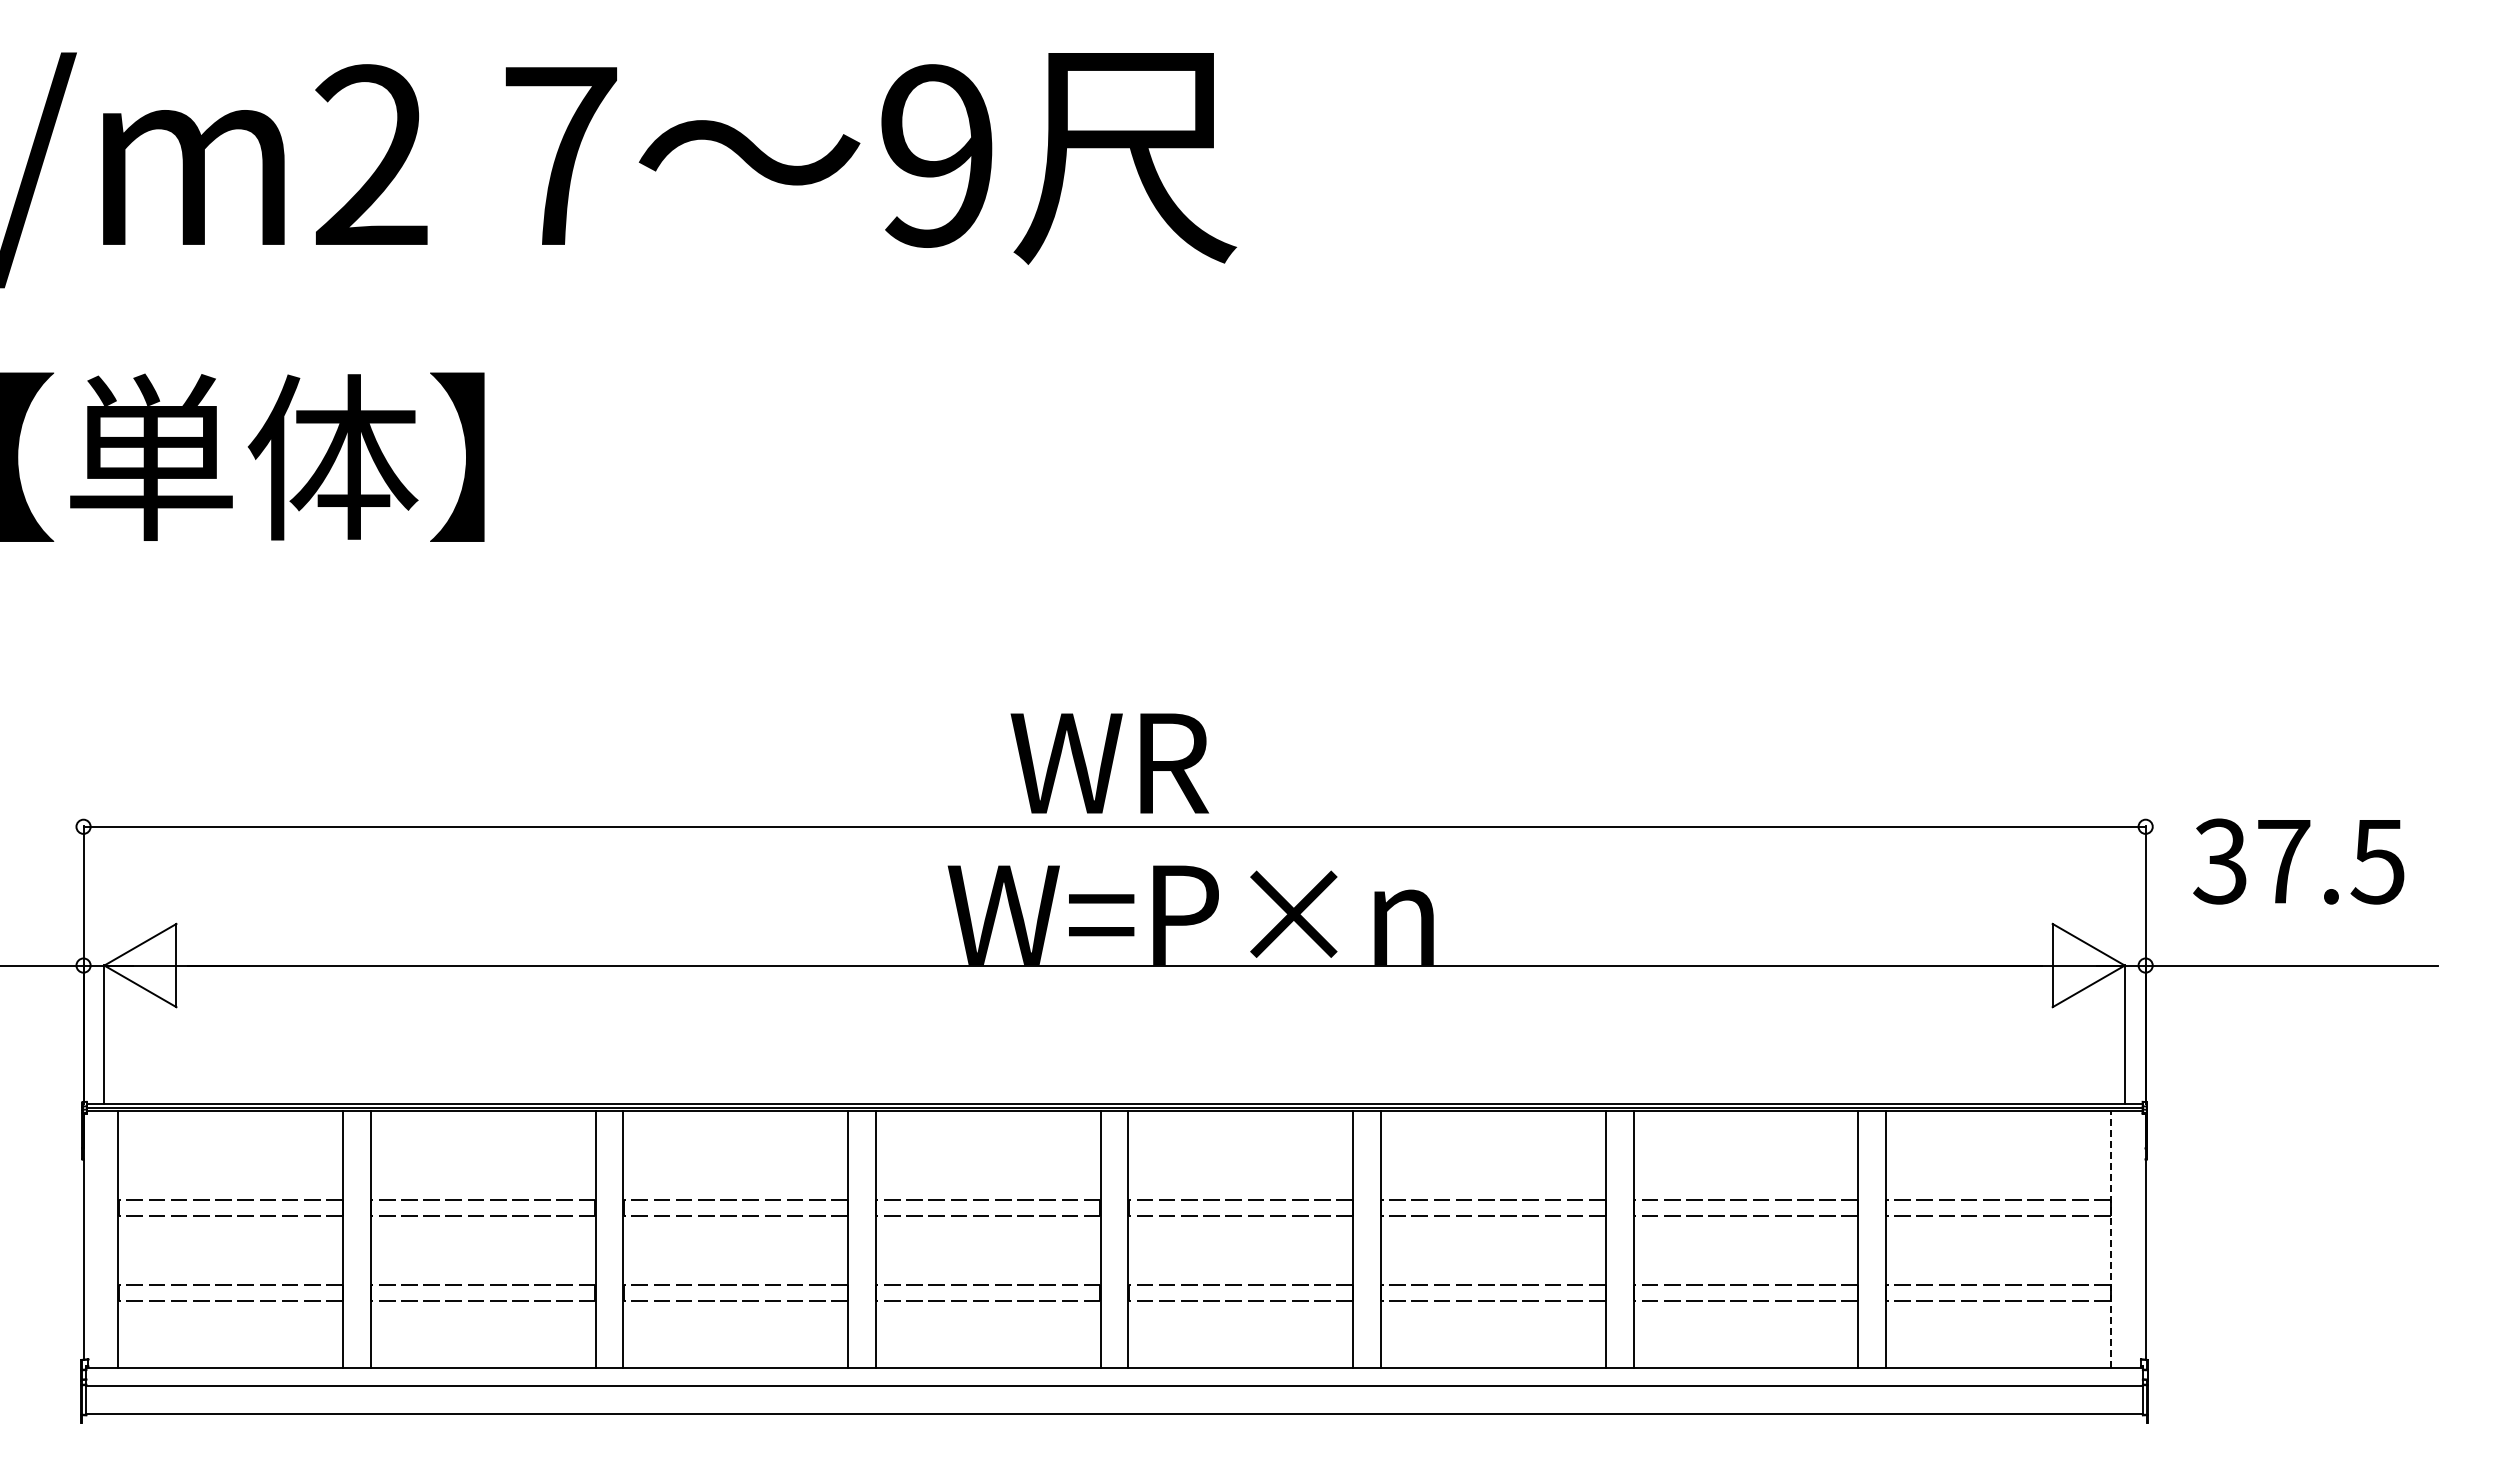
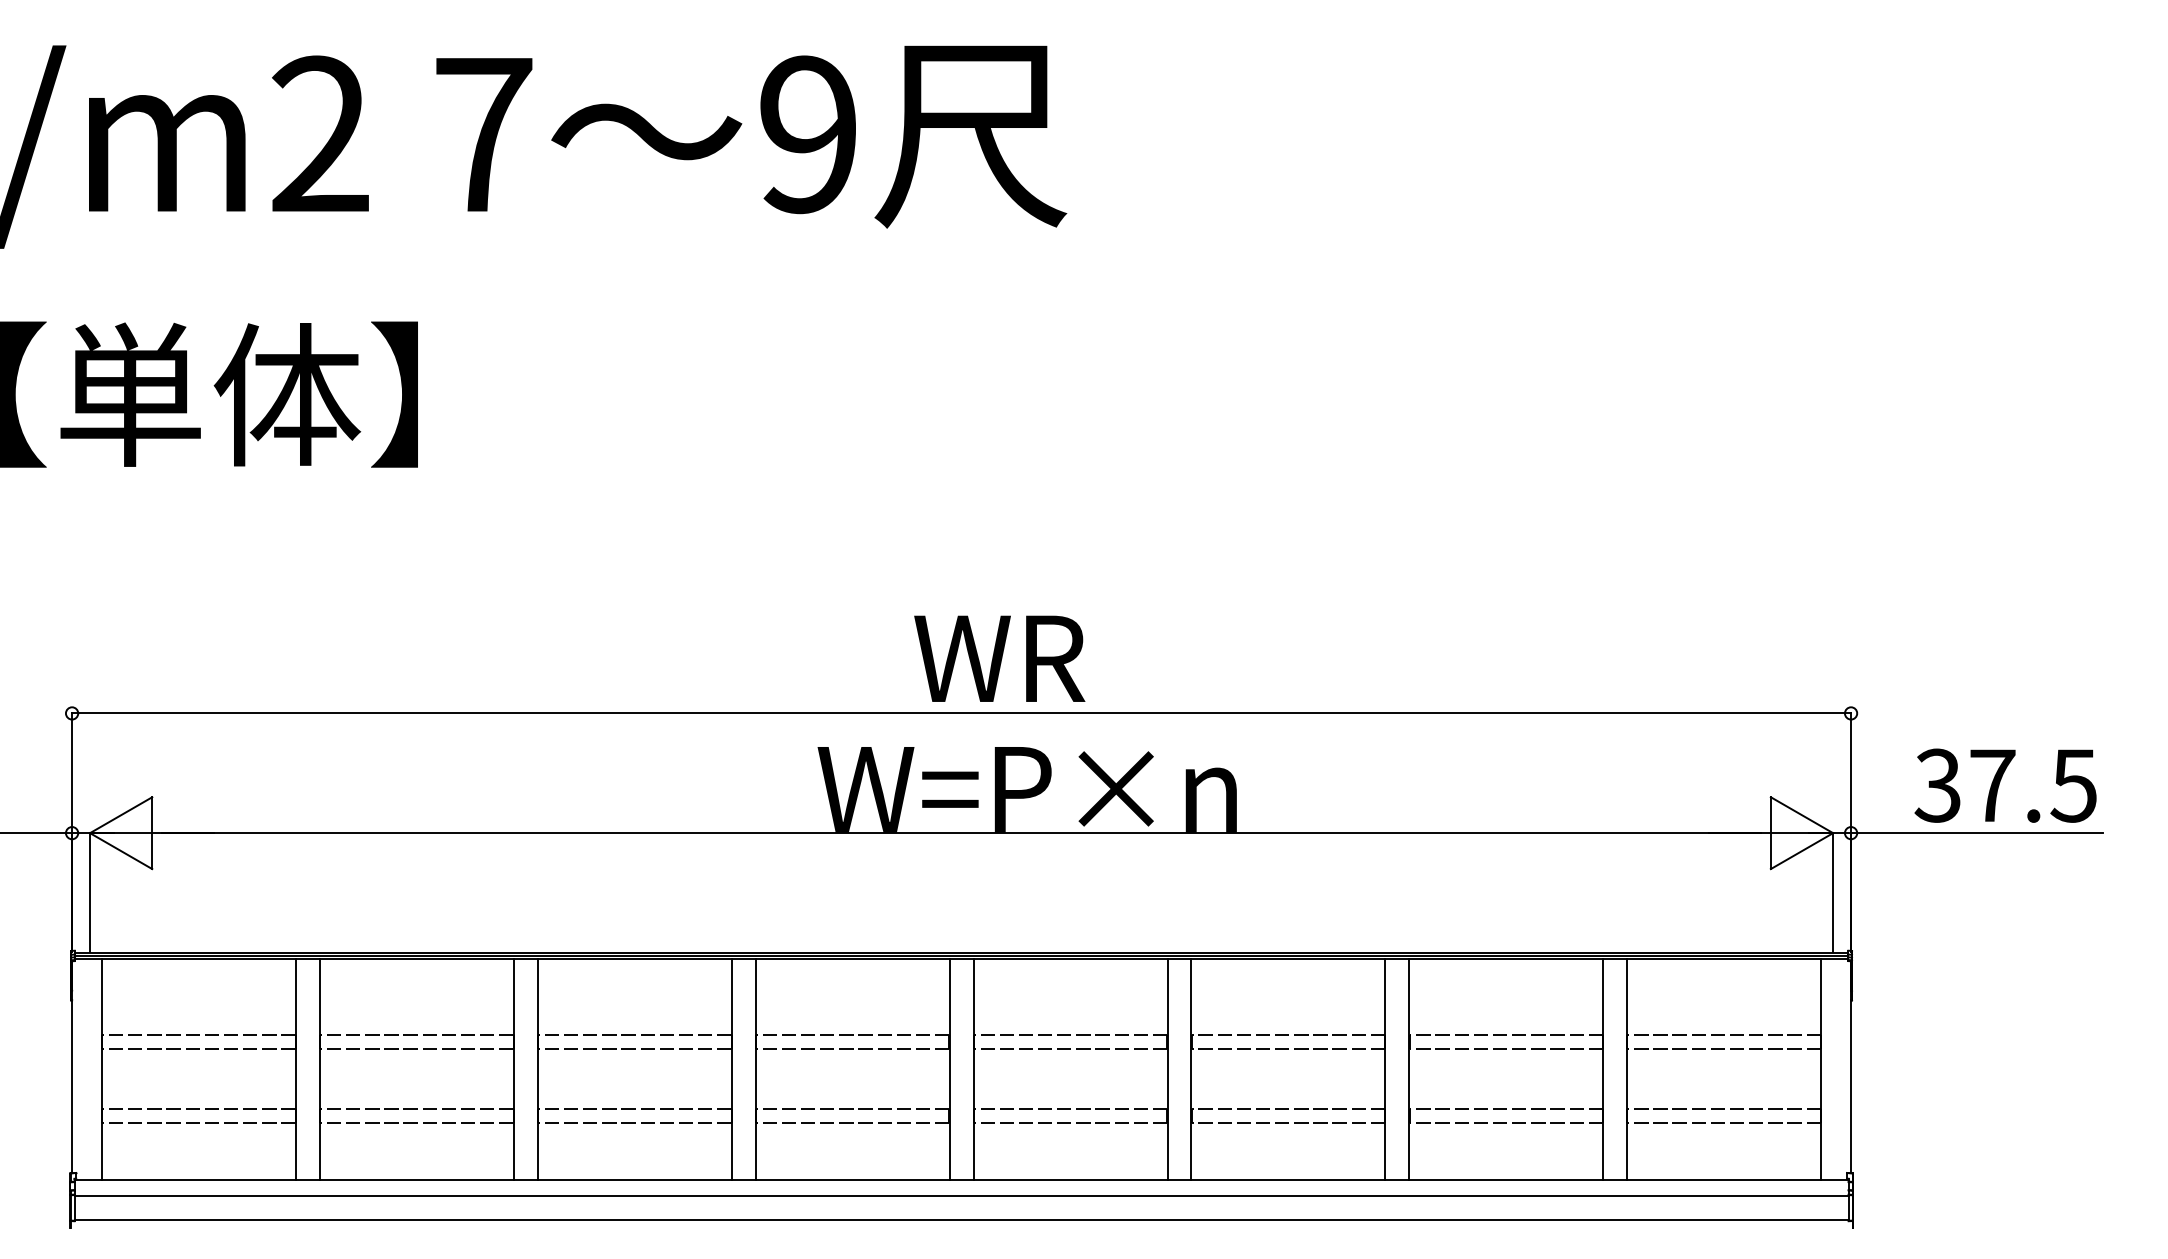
text: (1109, 763) -> (999, 658), moved
text: (2298, 861) -> (2005, 785), moved
line: (2110, 1239) -> (1820, 1069), dashed -> solid

